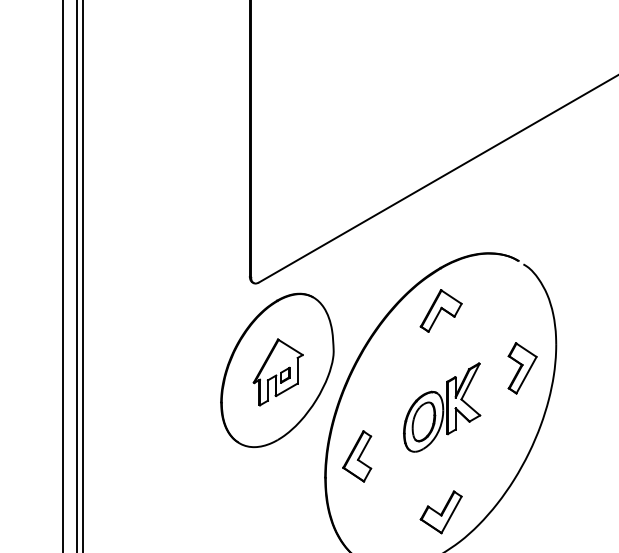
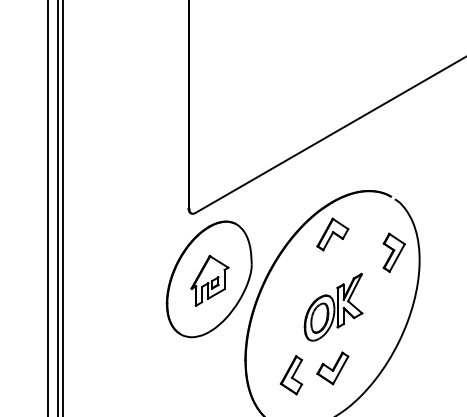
part: (521, 367) -> (393, 252), moved
part: (357, 456) -> (291, 375), moved
part: (440, 512) -> (332, 368), moved

